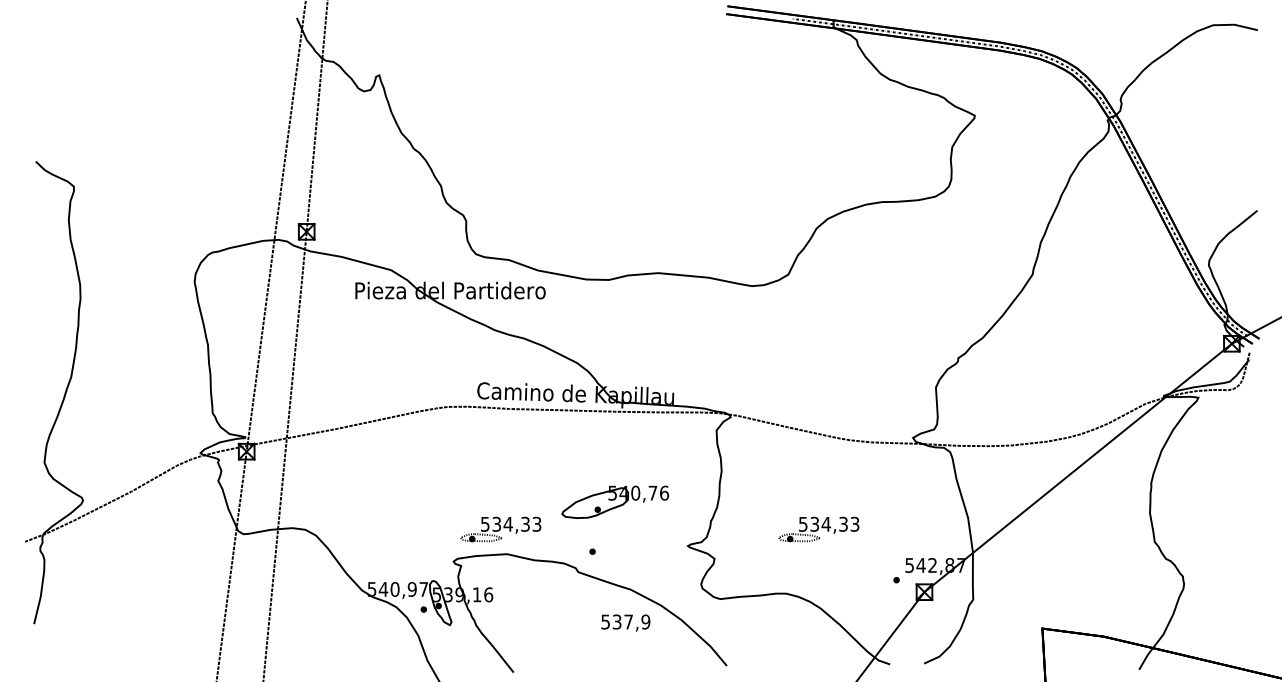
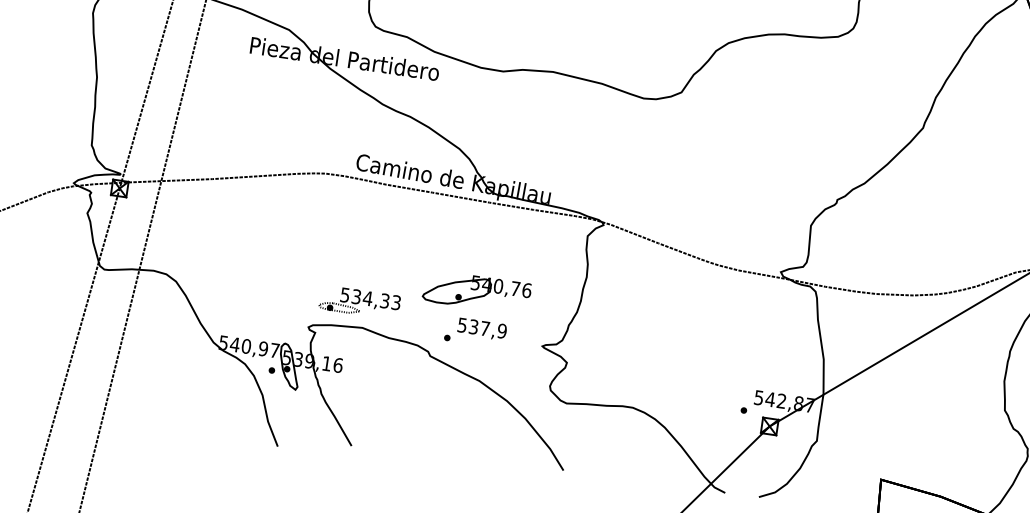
part: (818, 529) -> (674, 348), removed
text: (625, 622) -> (481, 328), moved

